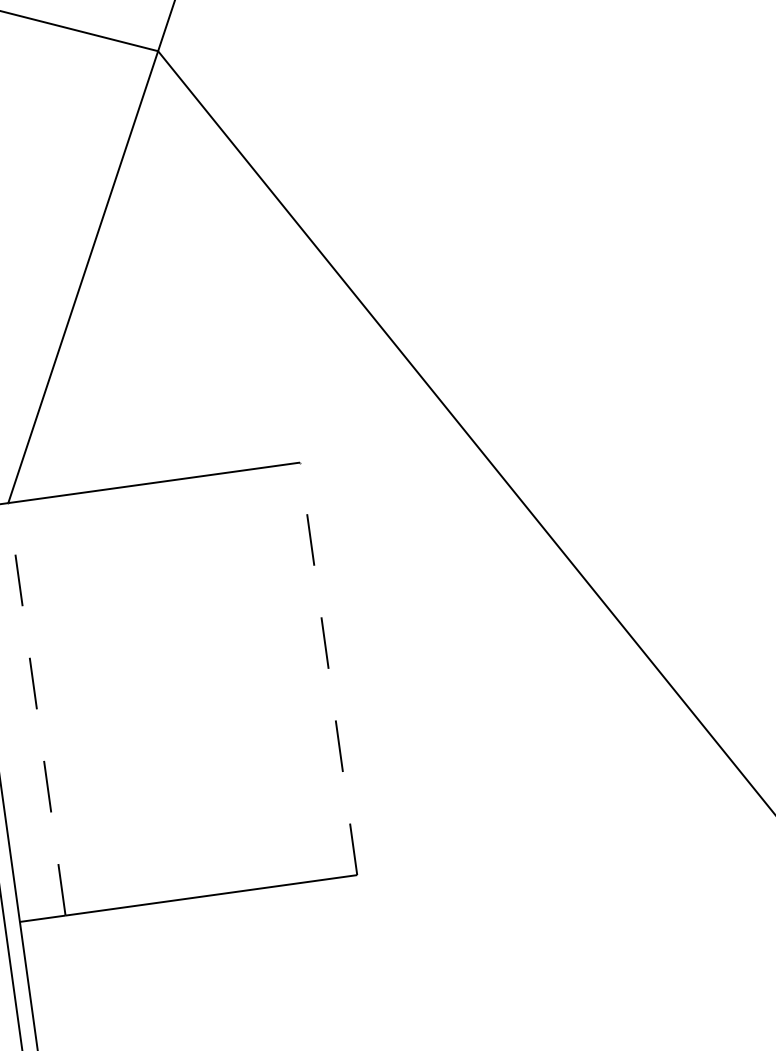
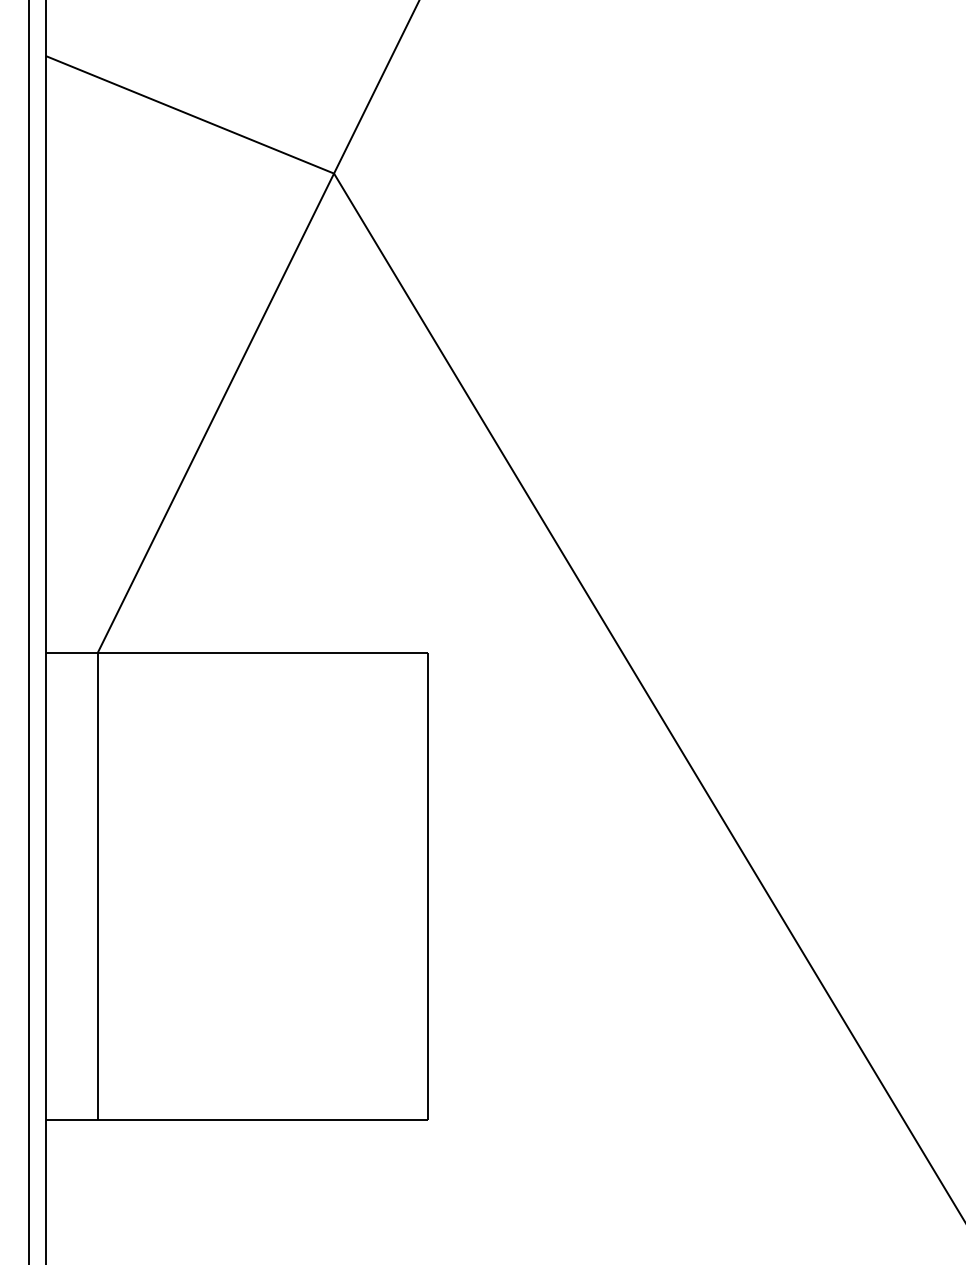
line: (328, 668) -> (428, 886), dashed -> solid
line: (36, 709) -> (97, 886), dashed -> solid

